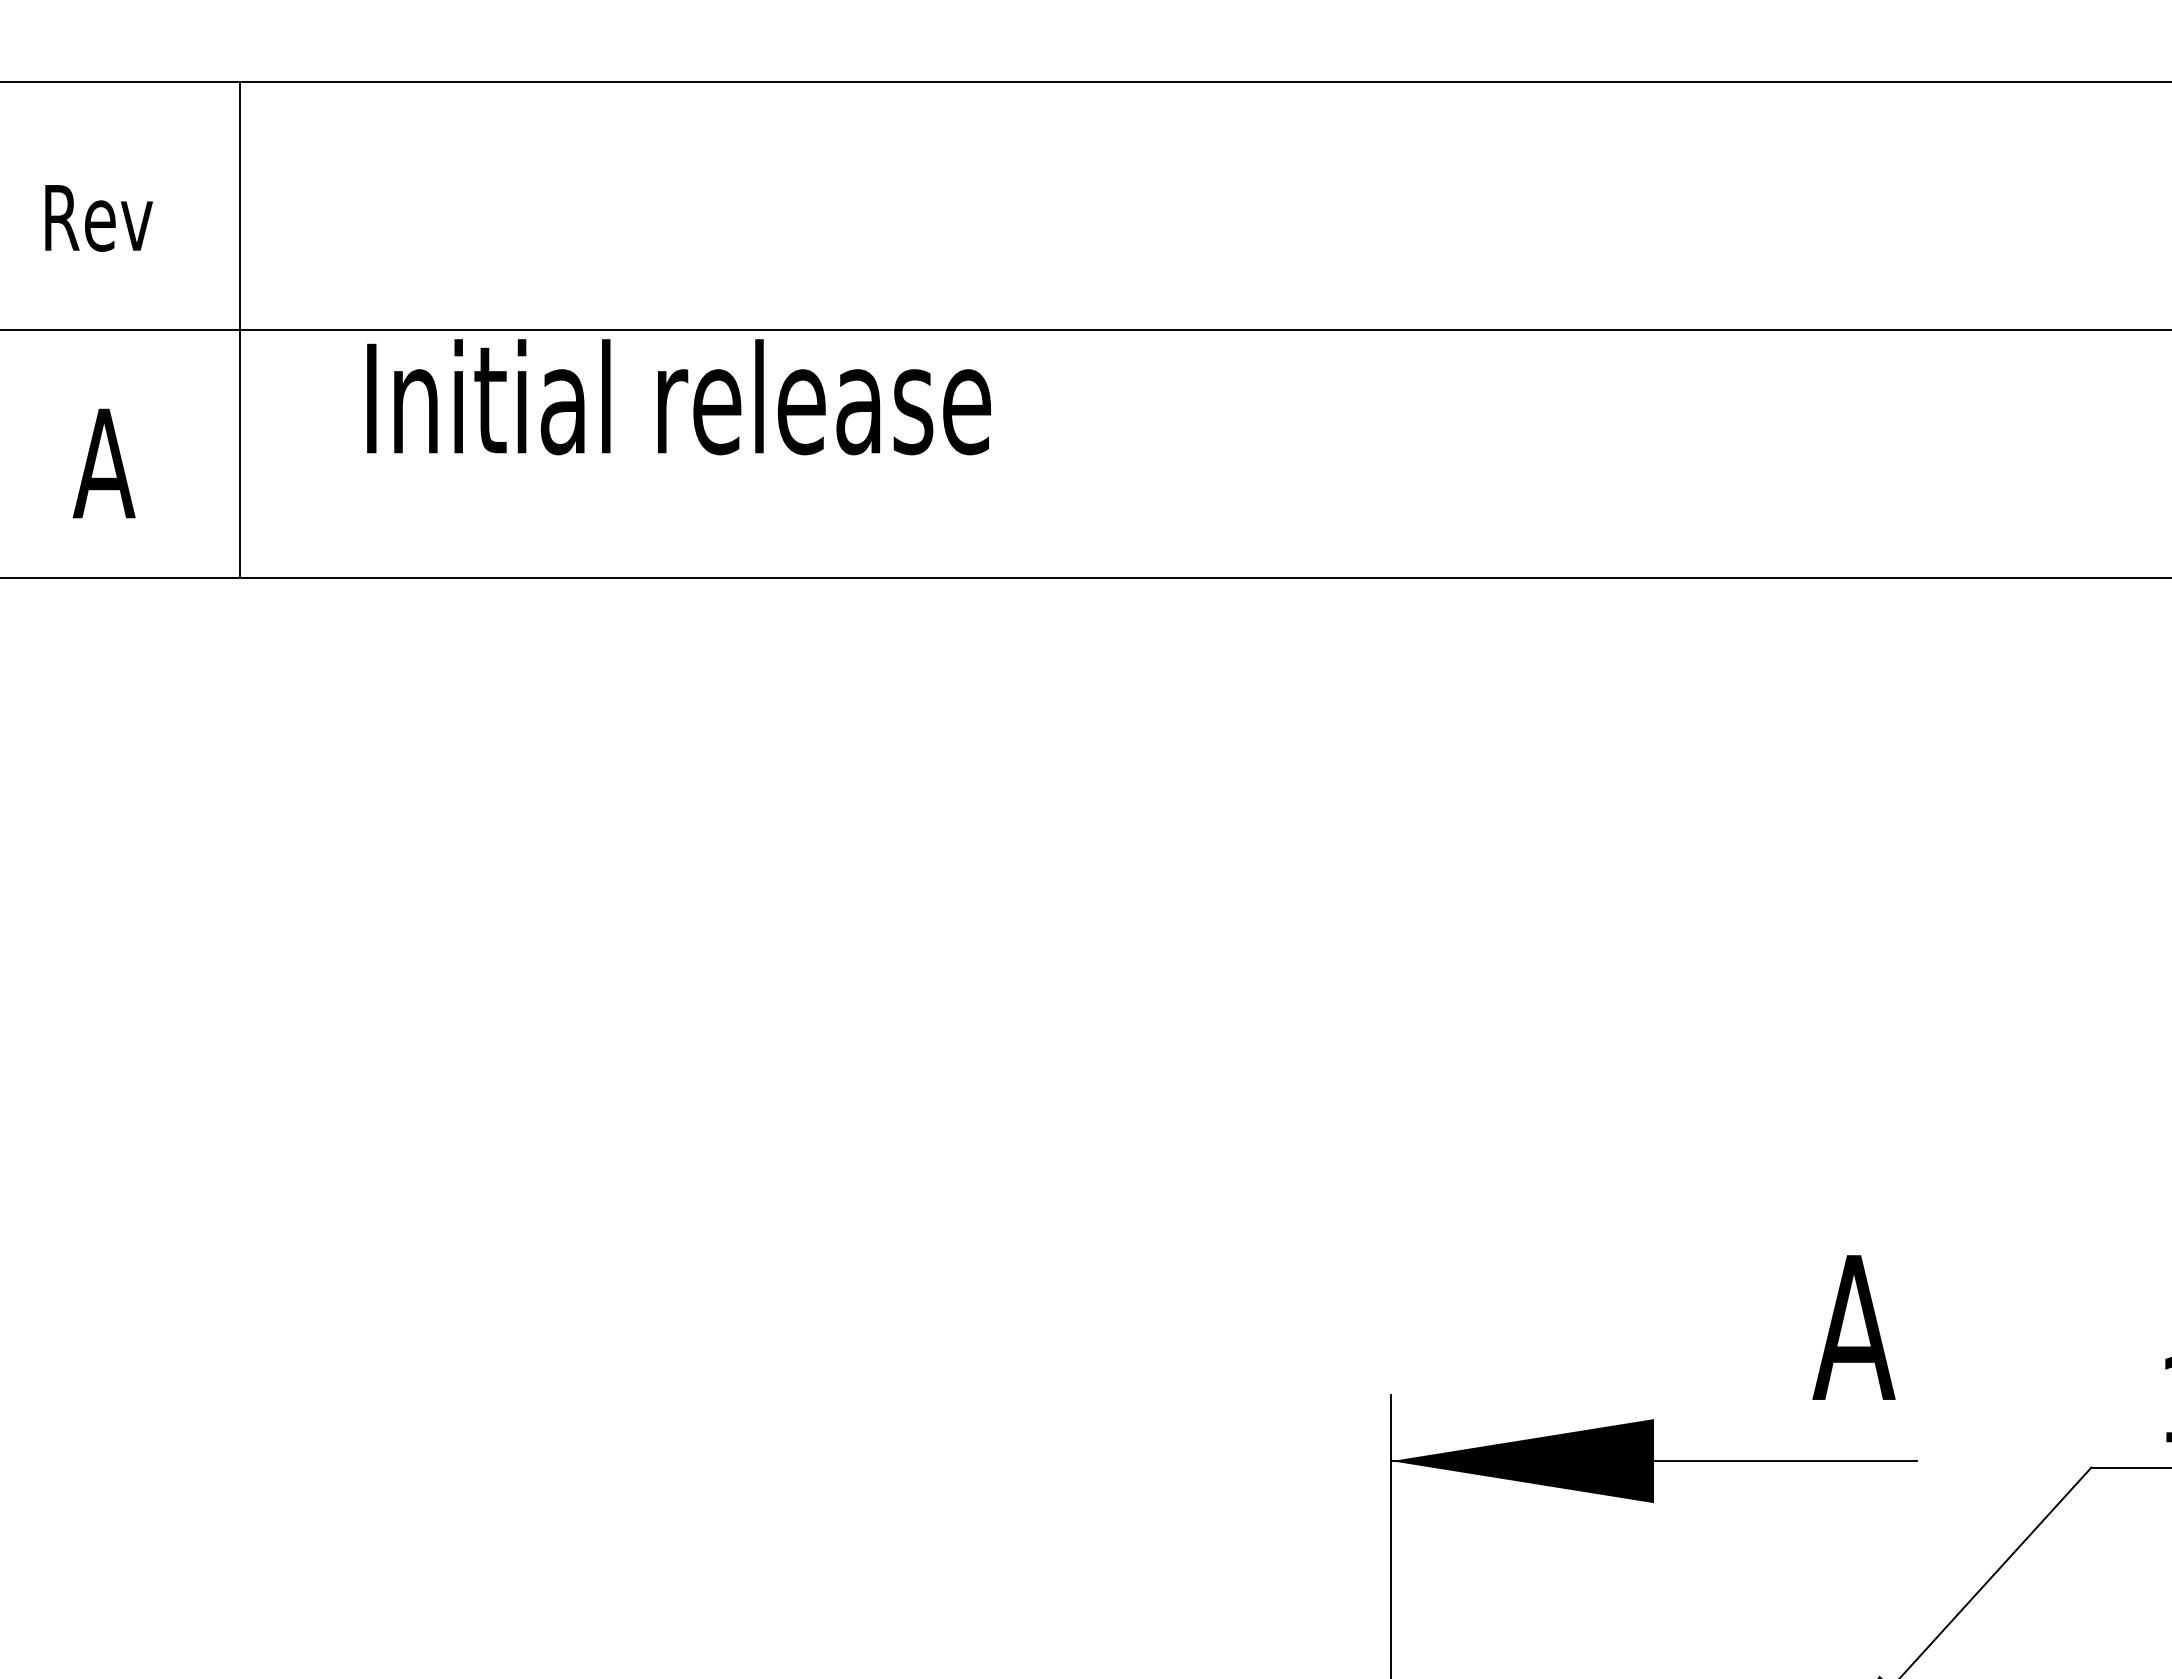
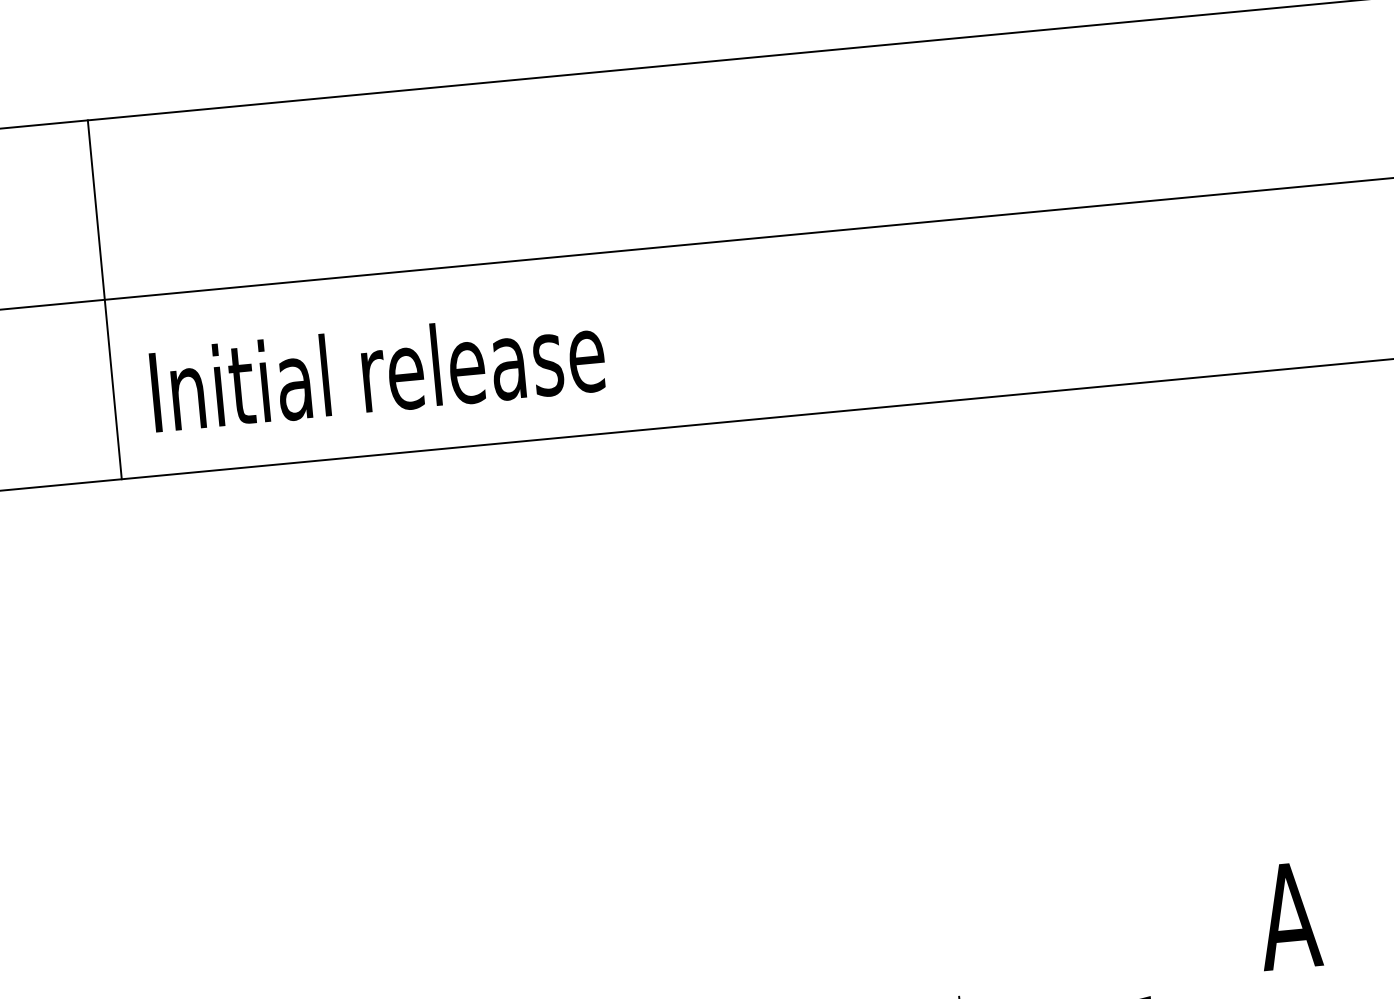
line: (239, 329) -> (104, 299), moved
text: (678, 397) -> (377, 370), moved

